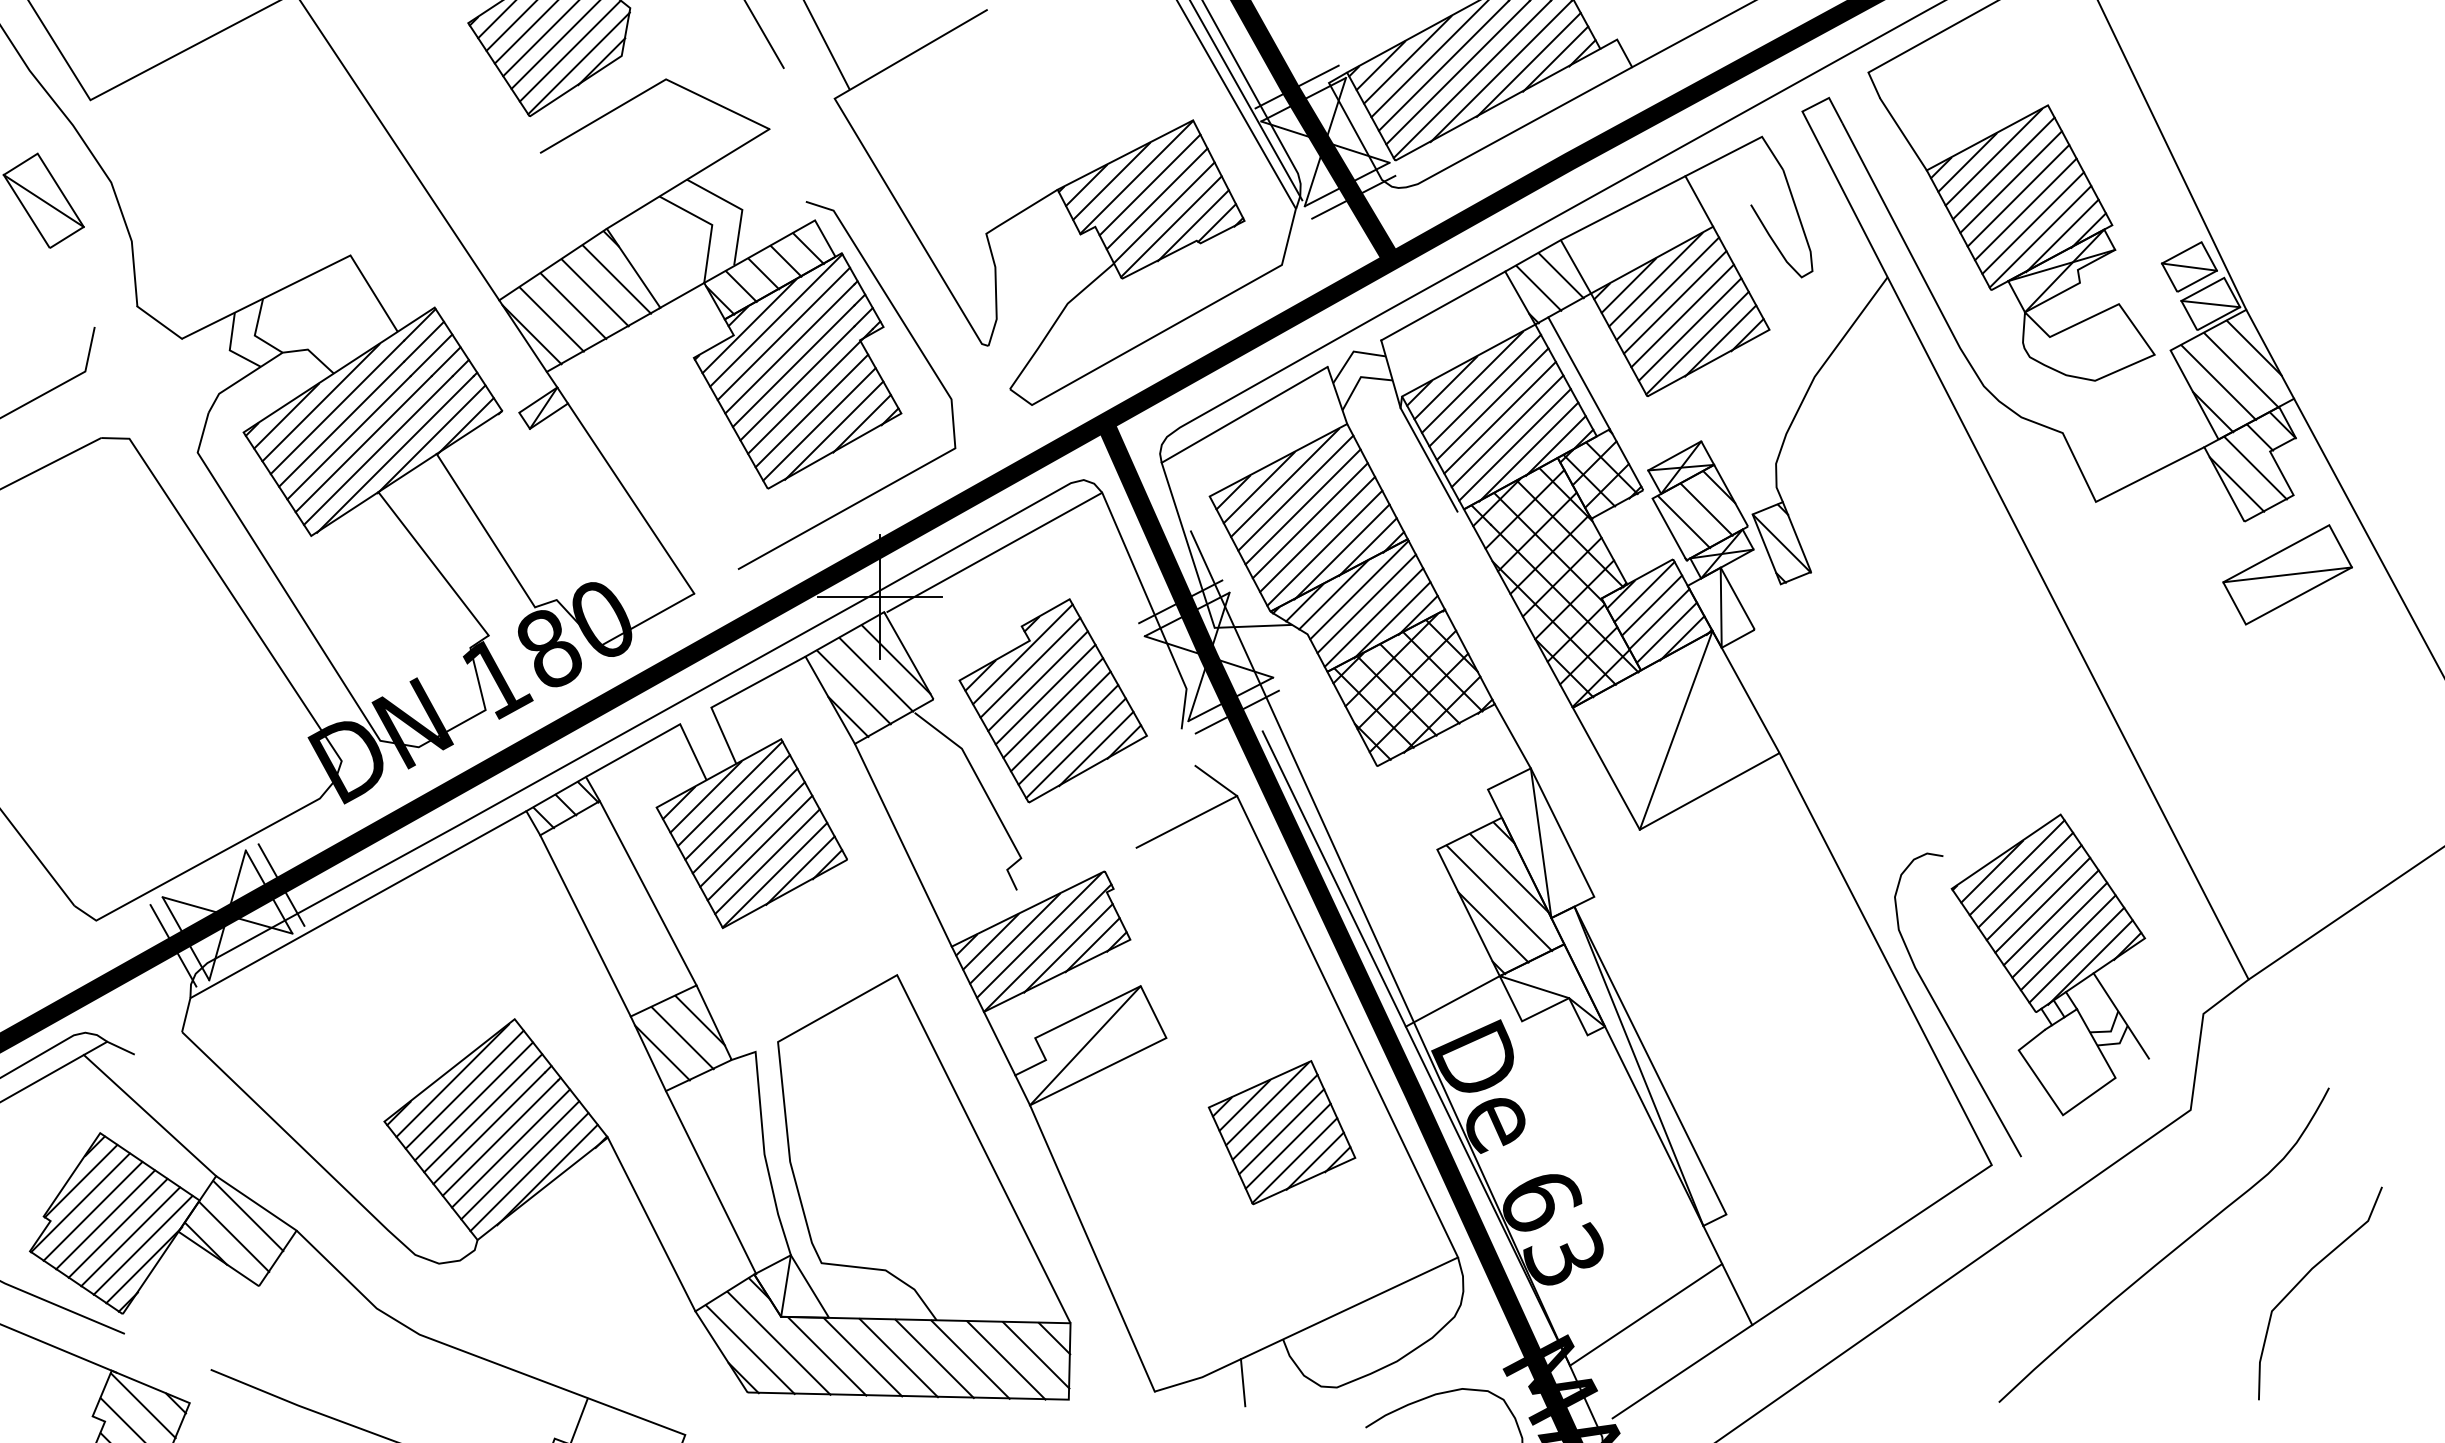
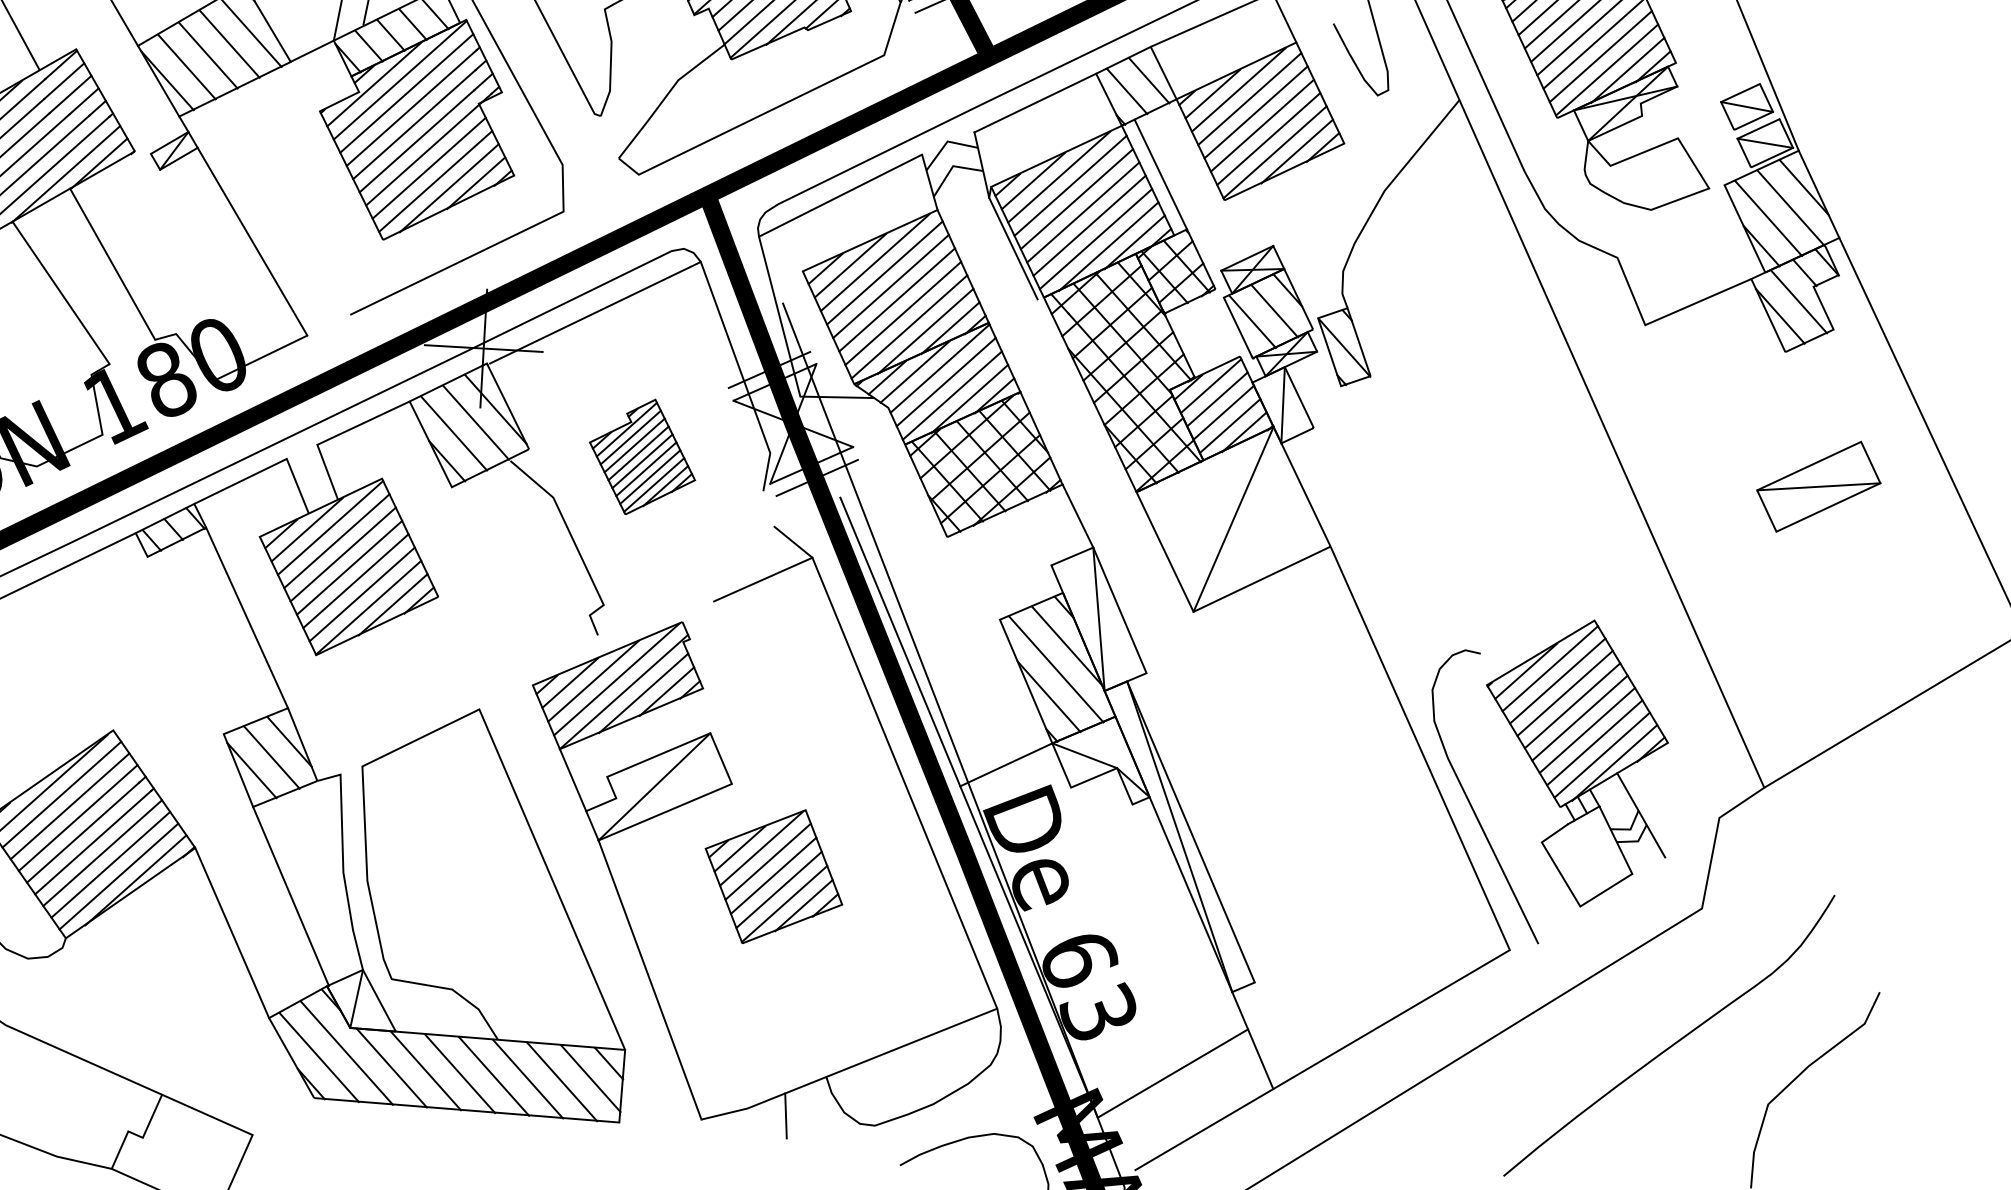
part: (2287, 574) -> (1818, 486), moved
part: (1052, 700) -> (642, 456), size x0.6
line: (902, 844) -> (491, 585), removed
line: (585, 925) -> (185, 645), removed
part: (1281, 1132) -> (773, 876), moved

